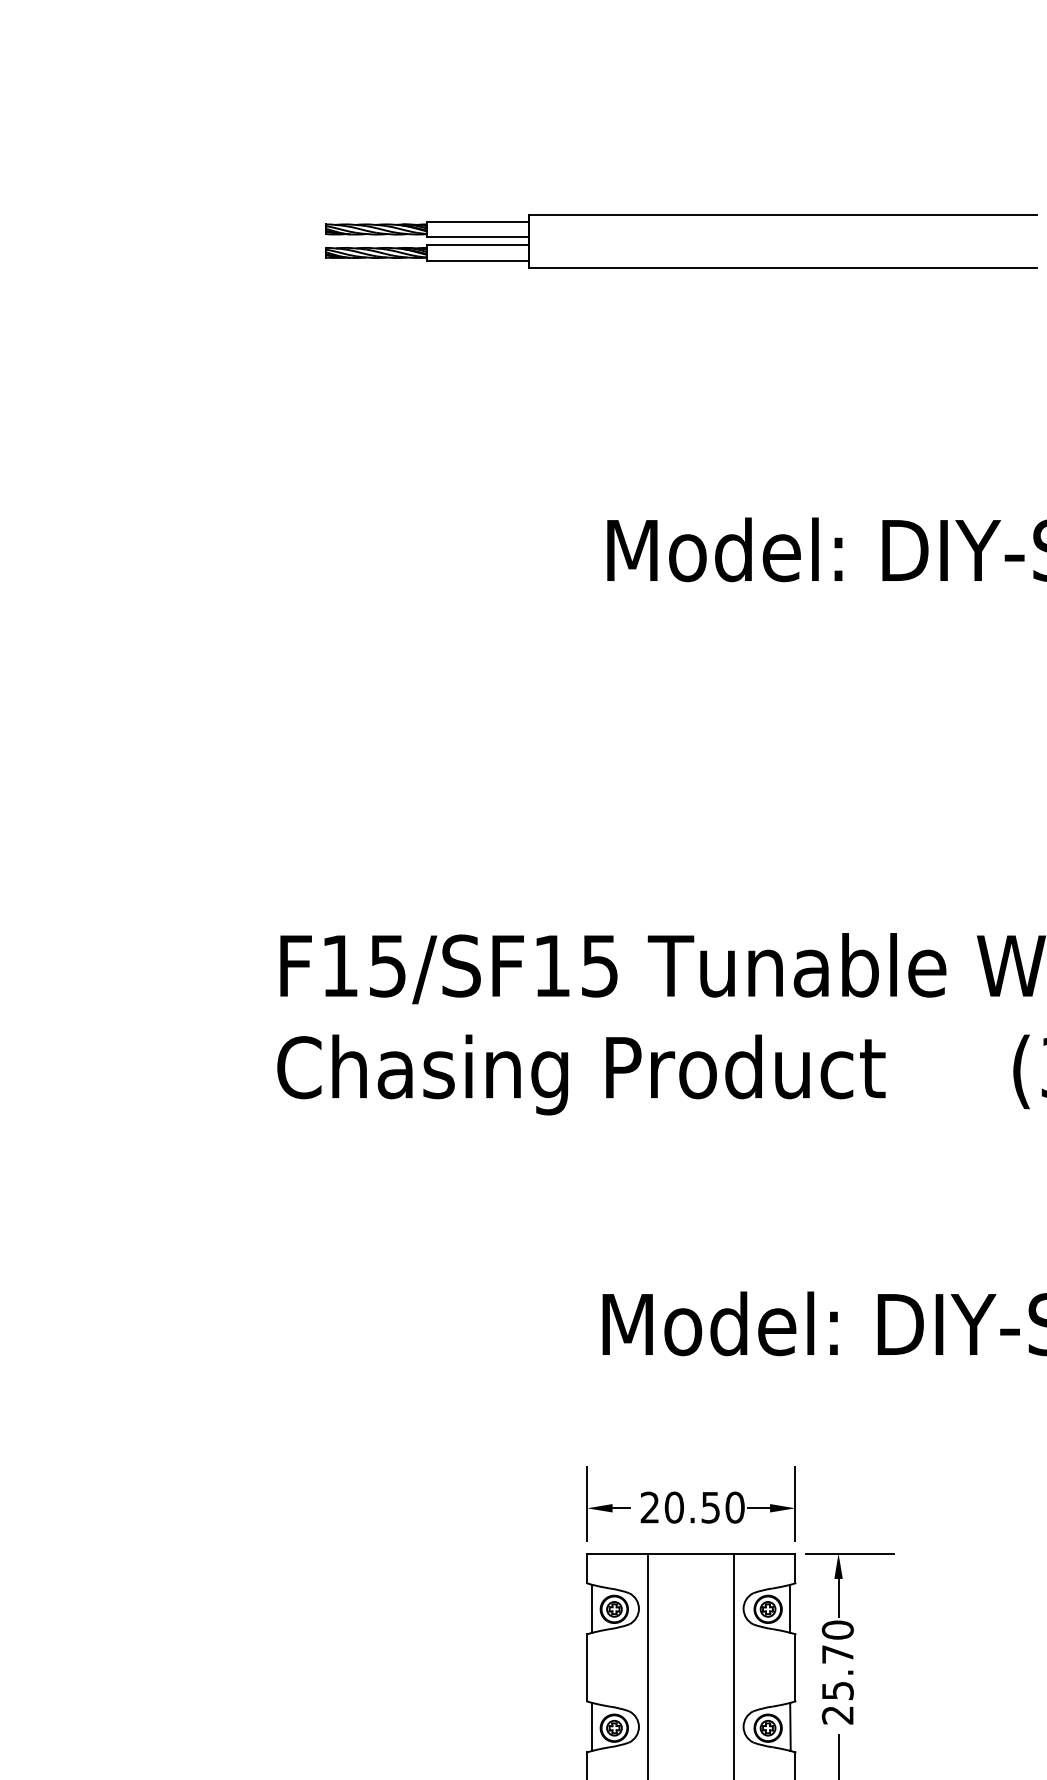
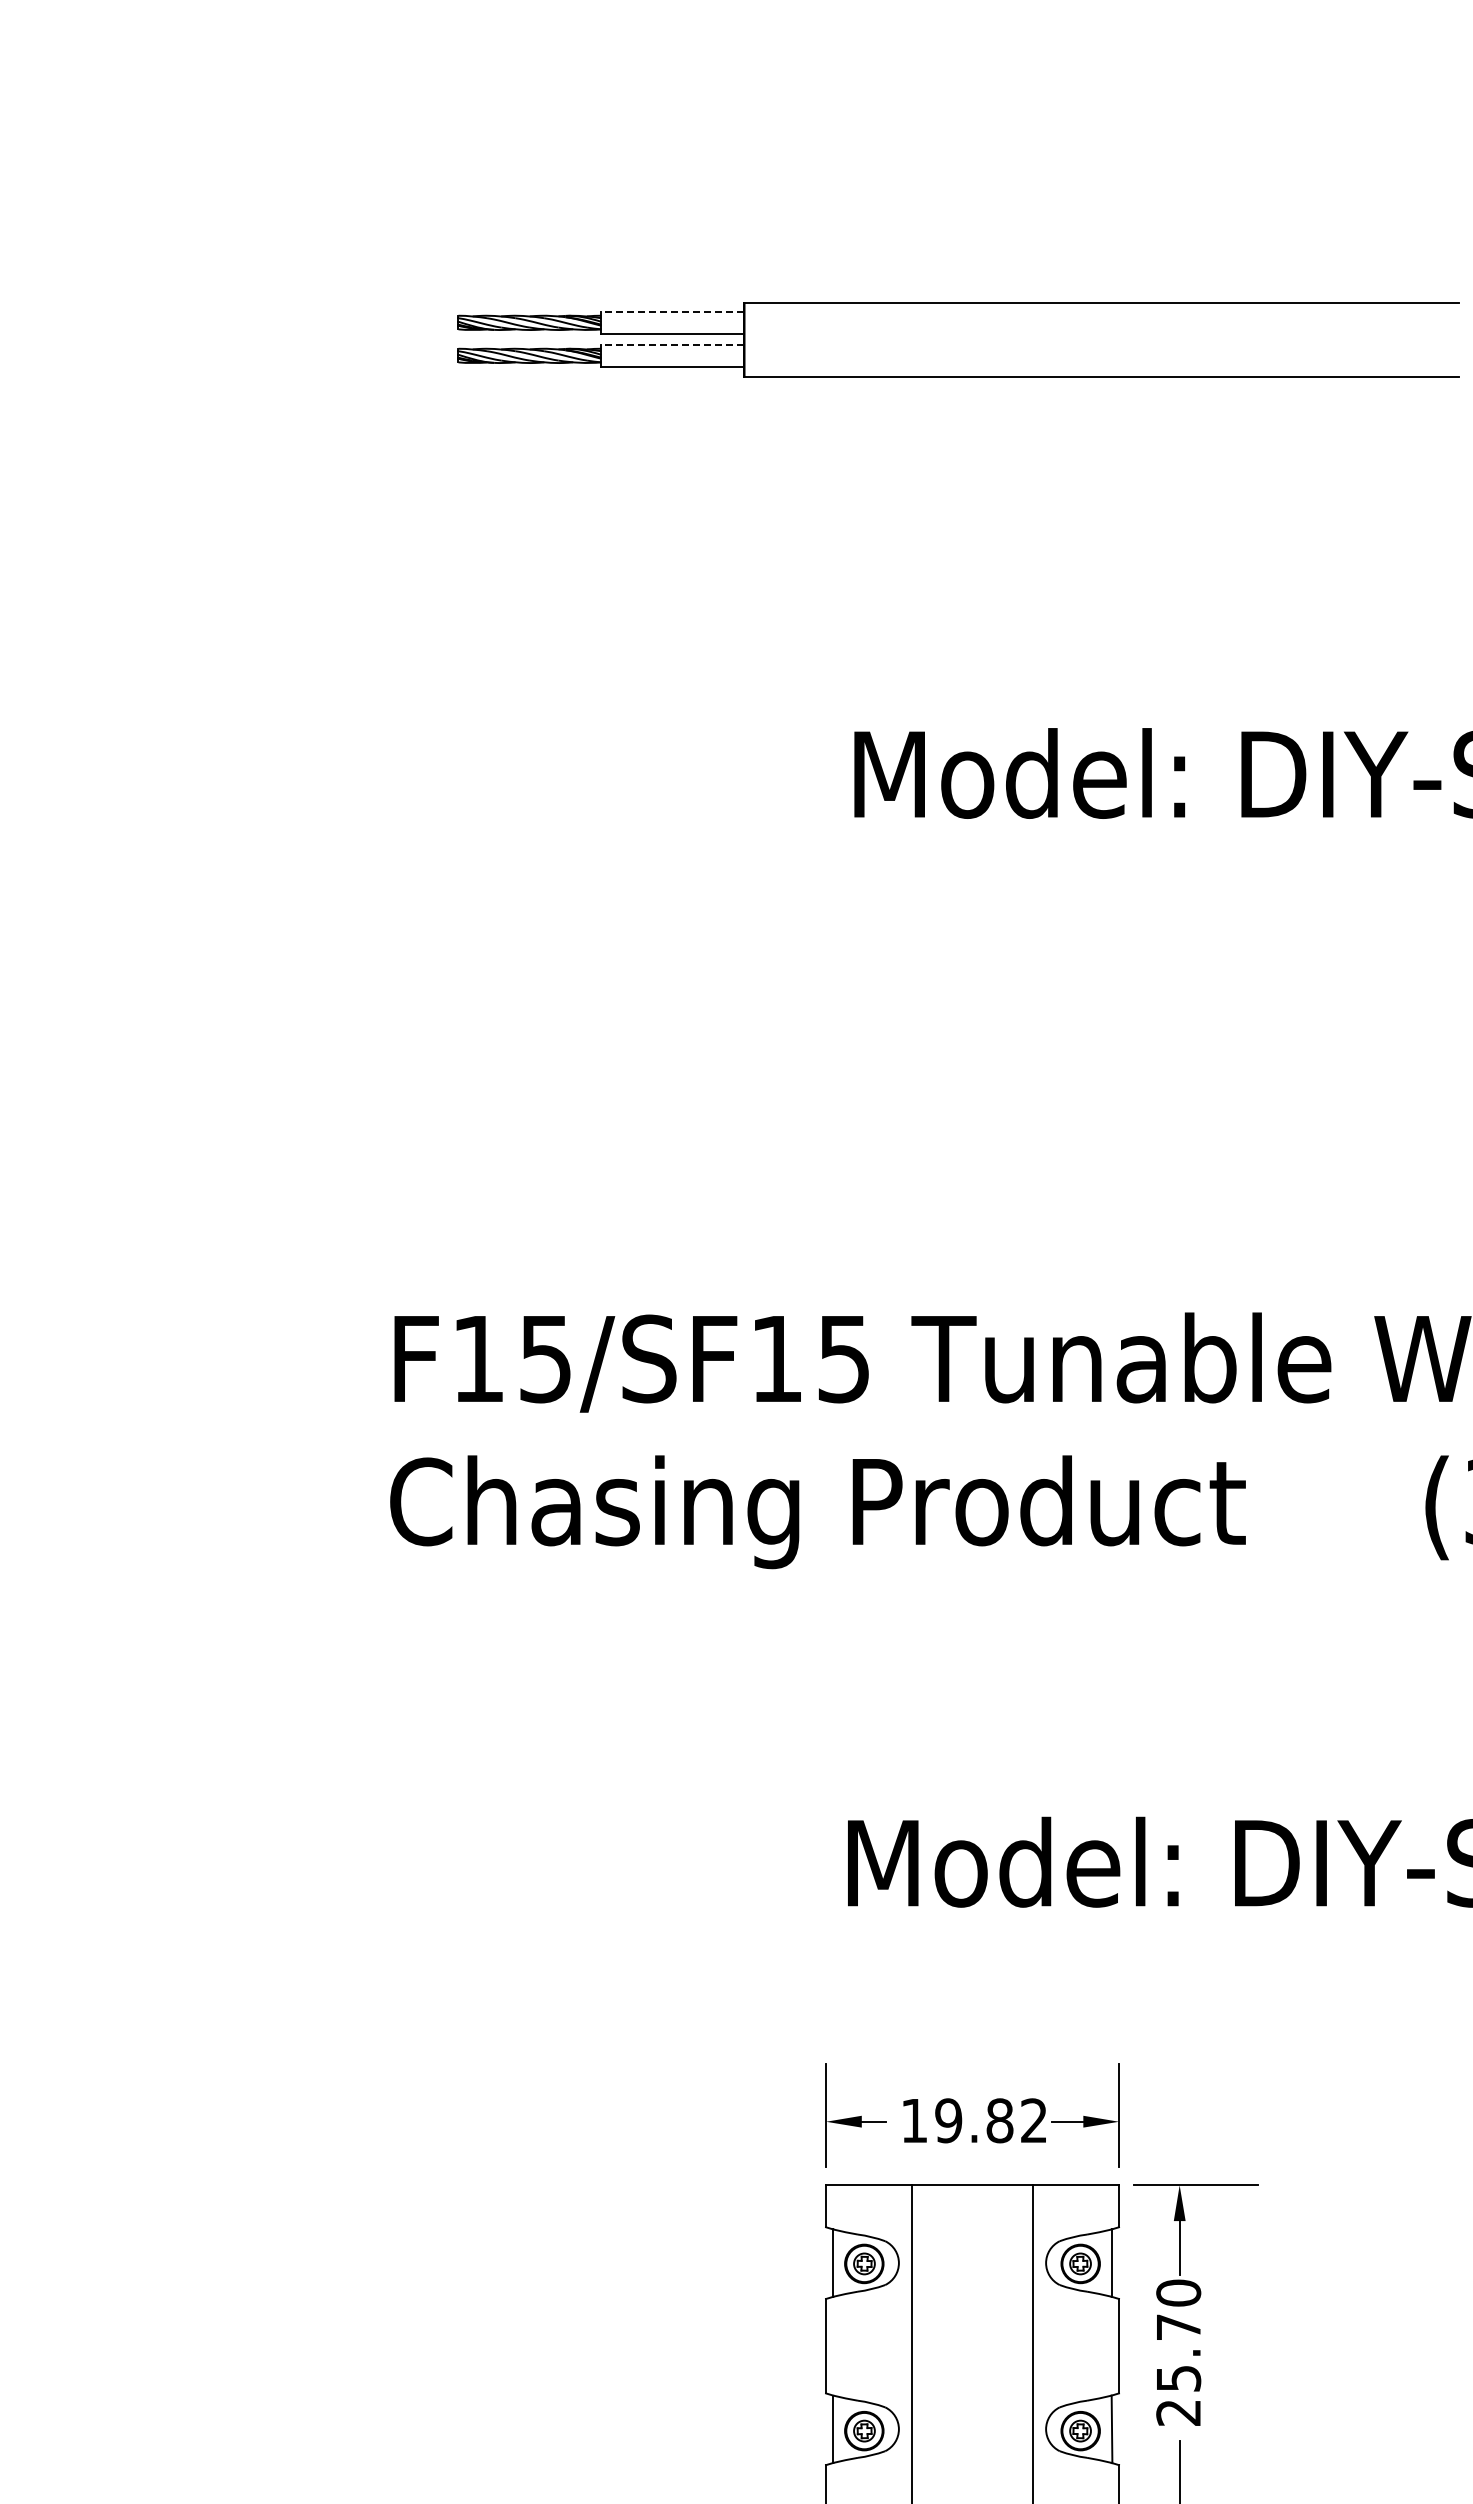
line: (478, 222) -> (672, 312), solid -> dashed
line: (478, 245) -> (672, 345), solid -> dashed
text: (692, 1507) -> (974, 2120), 20.50 -> 19.82

